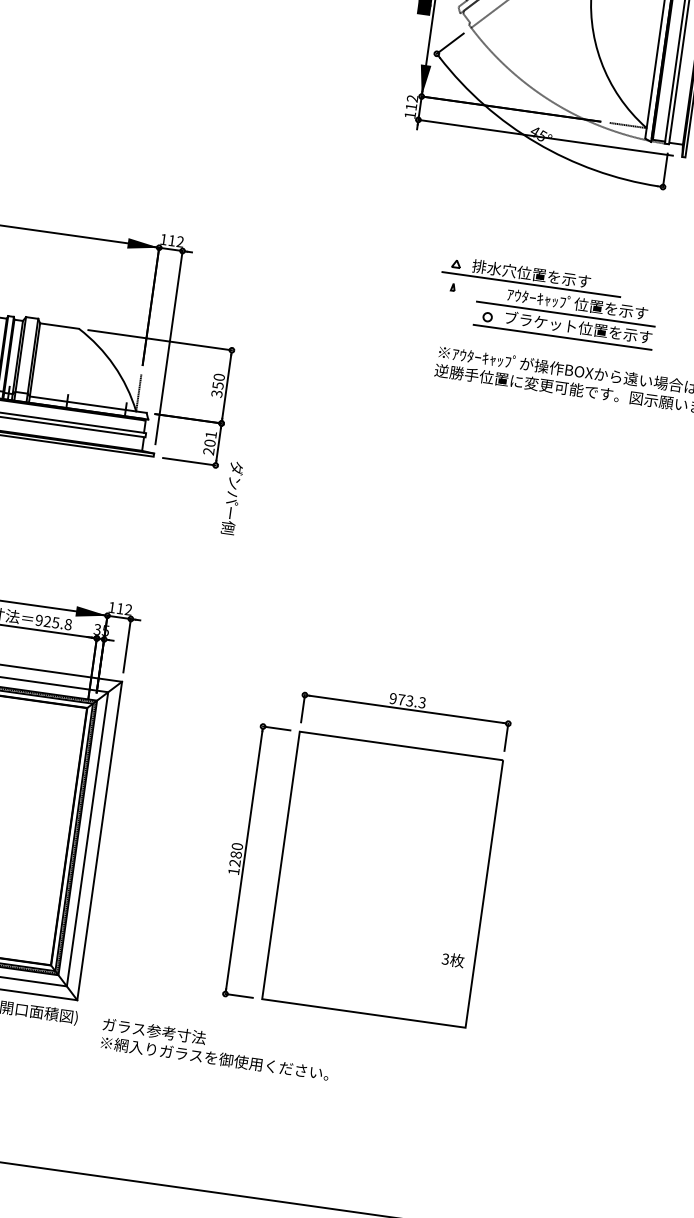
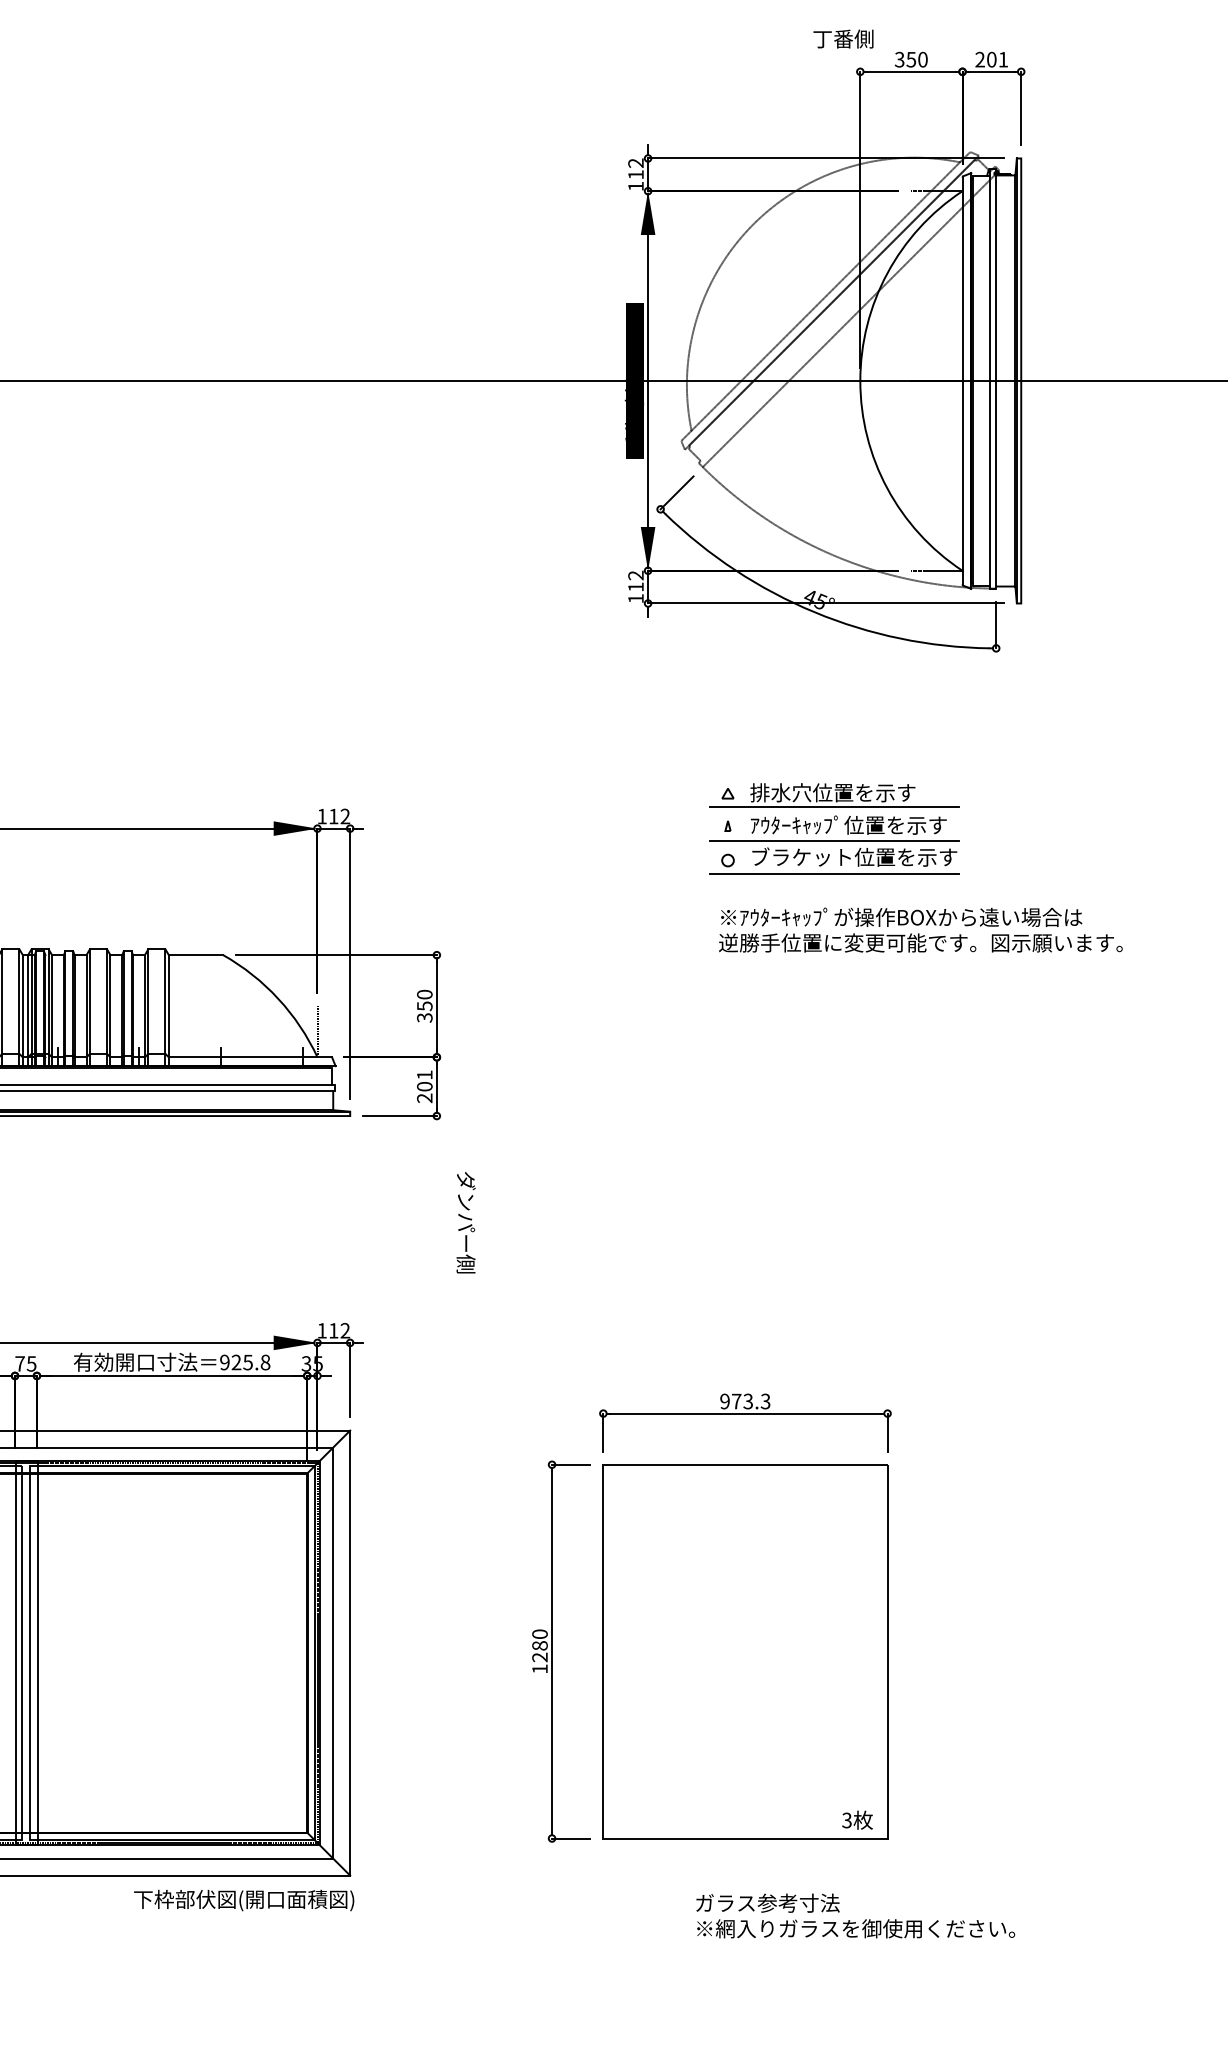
part: (565, 316) -> (834, 844), moved
text: (232, 497) -> (465, 1222), moved
text: (453, 959) -> (857, 1819), moved
text: (215, 1048) -> (855, 1915), moved

